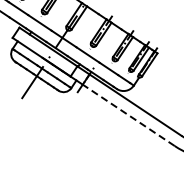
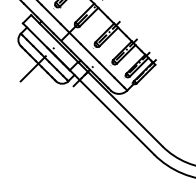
line: (128, 115) -> (116, 117), dashed -> solid

